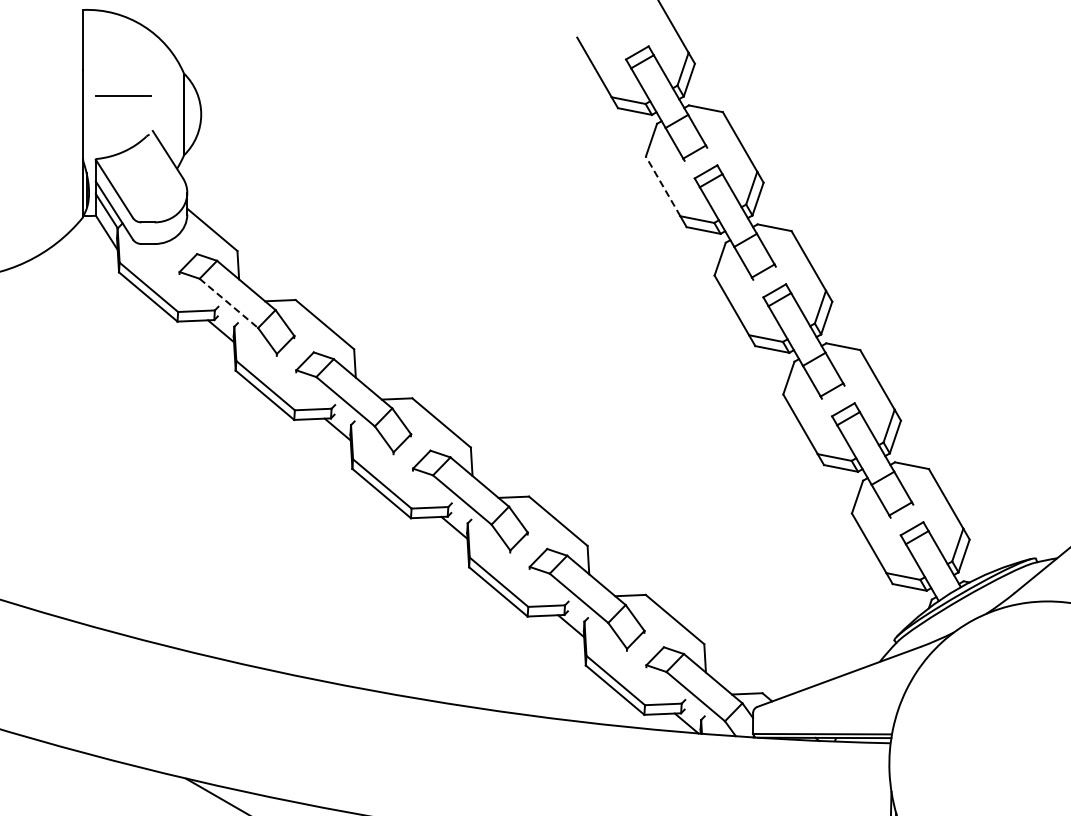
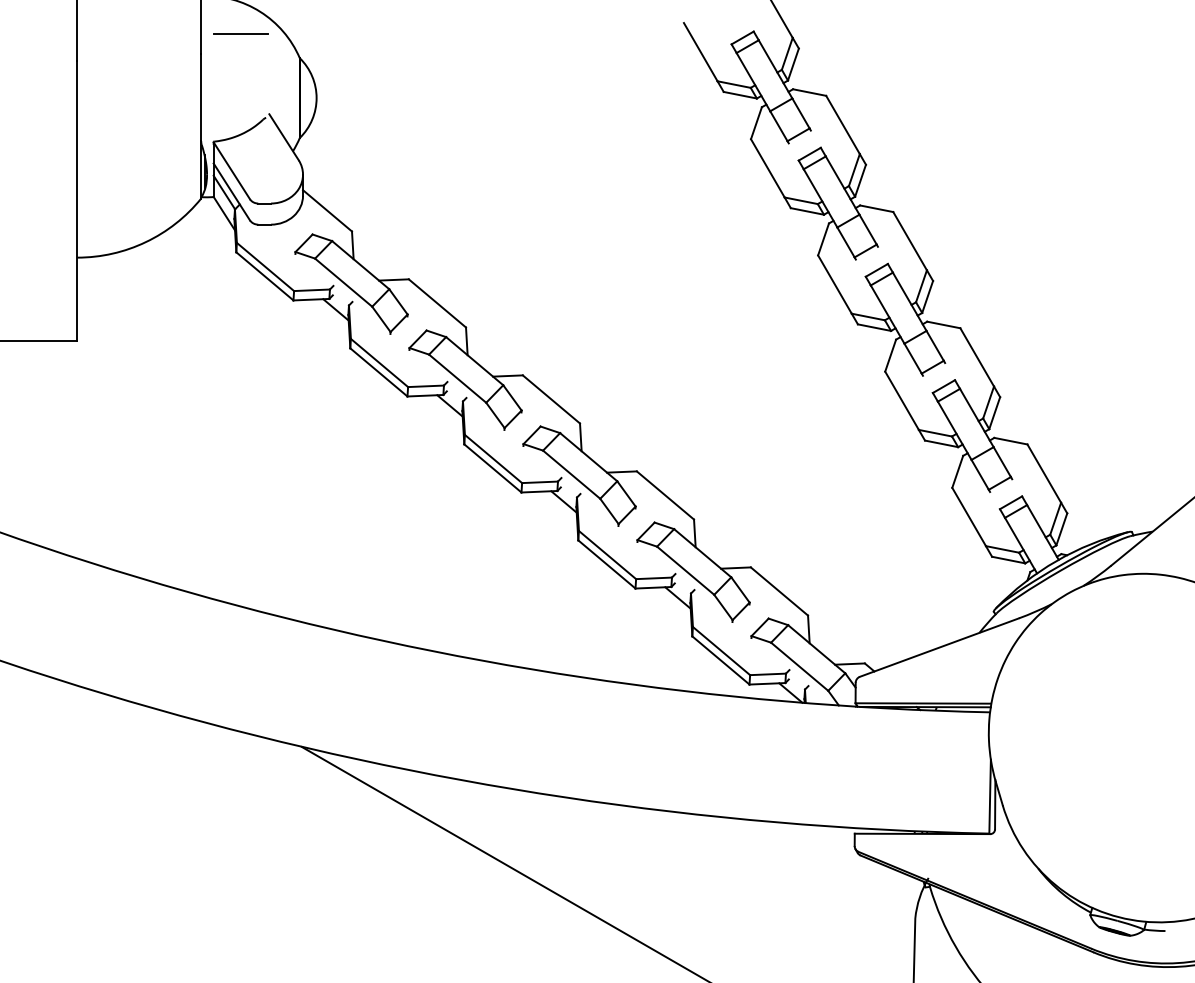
line: (123, 95) -> (240, 33), moved
line: (662, 186) -> (767, 168), dashed -> solid
line: (229, 303) -> (344, 282), dashed -> solid

